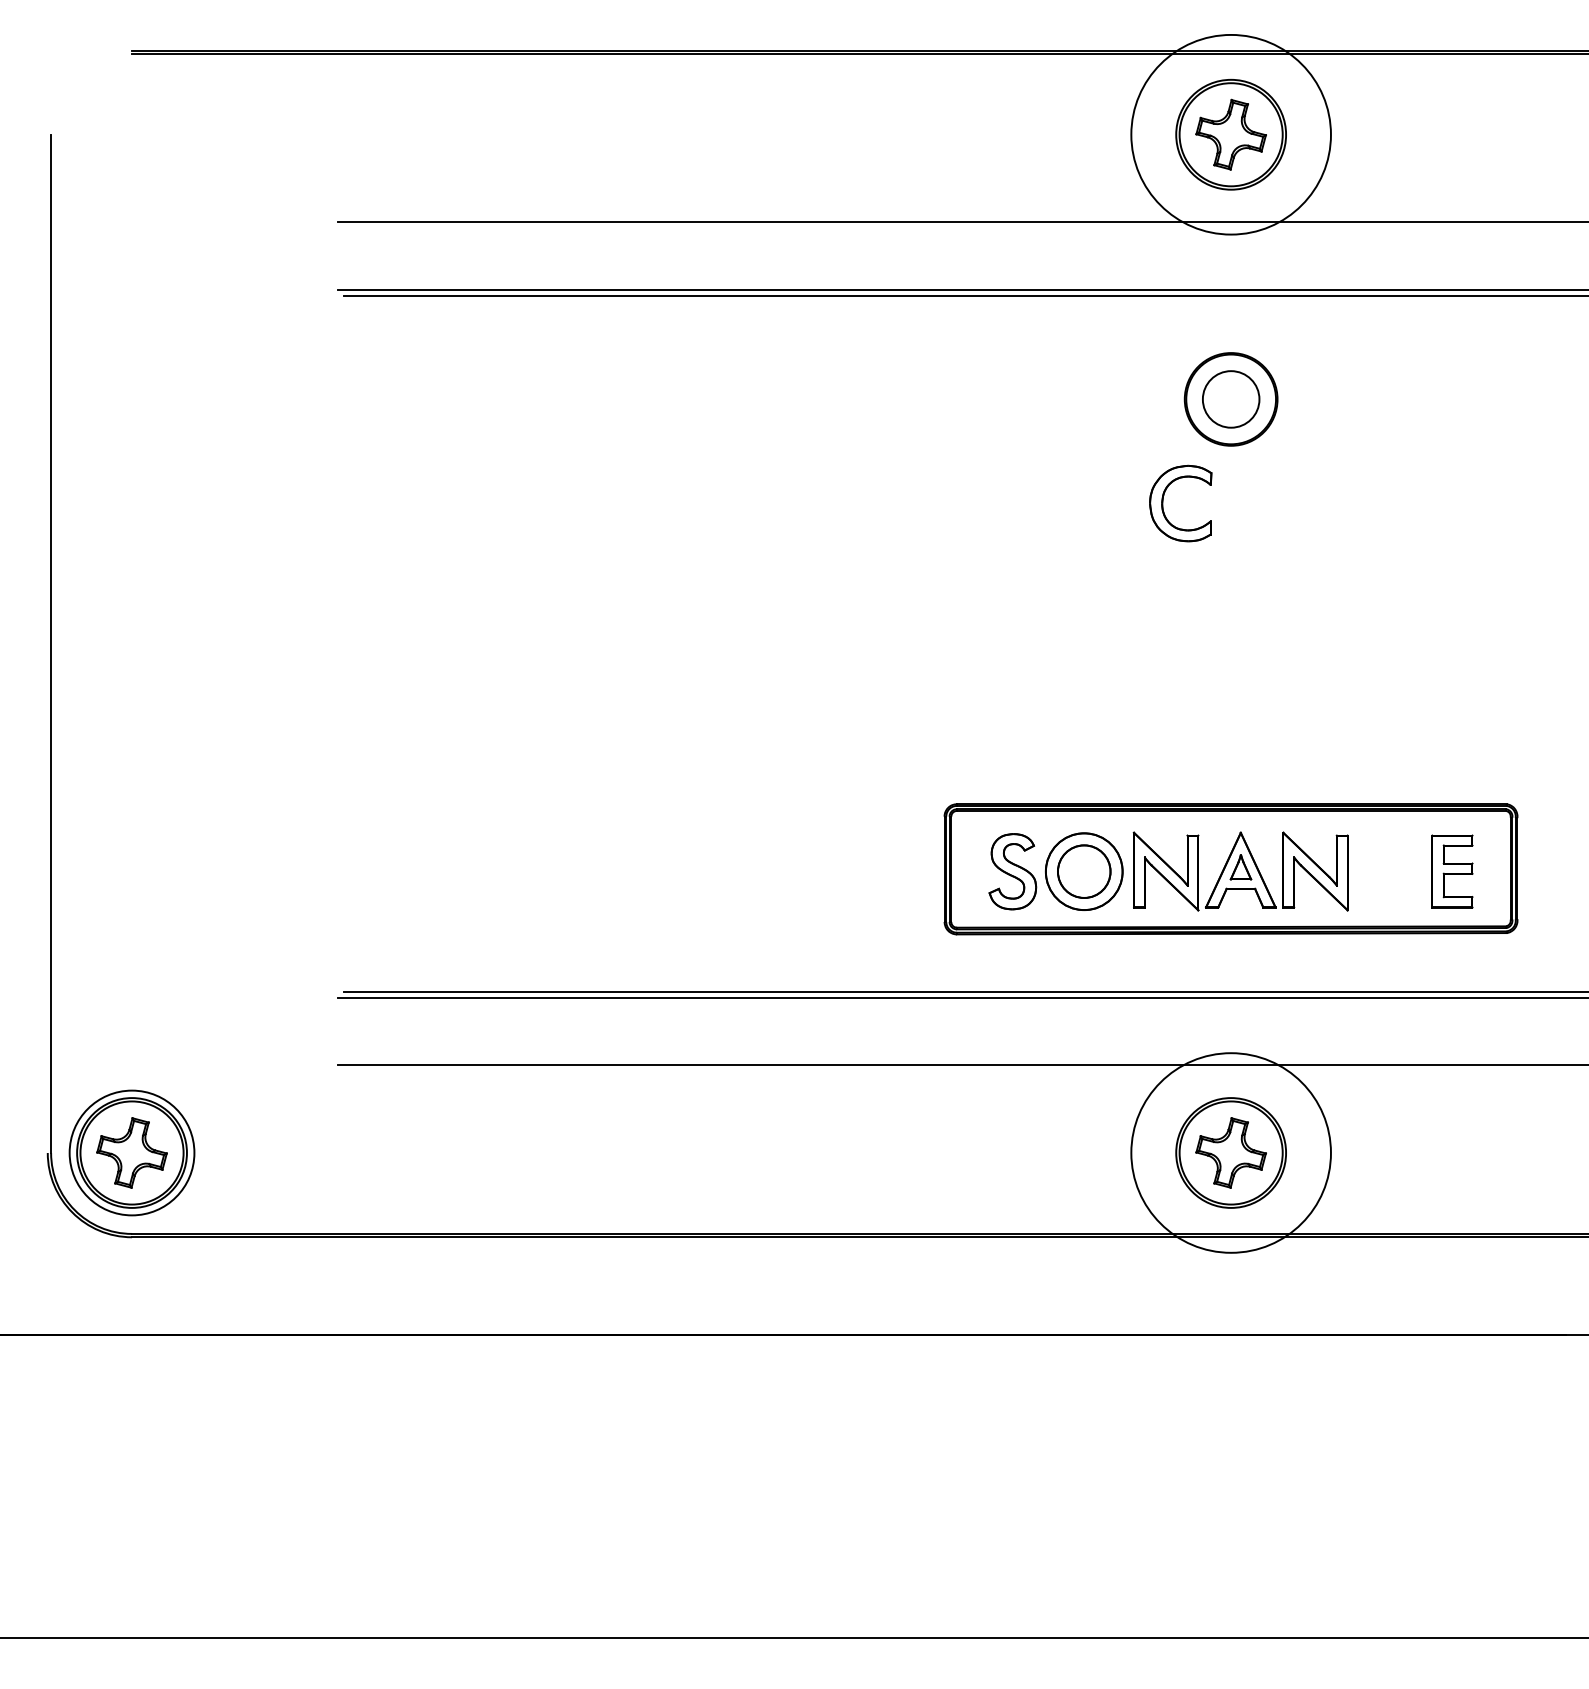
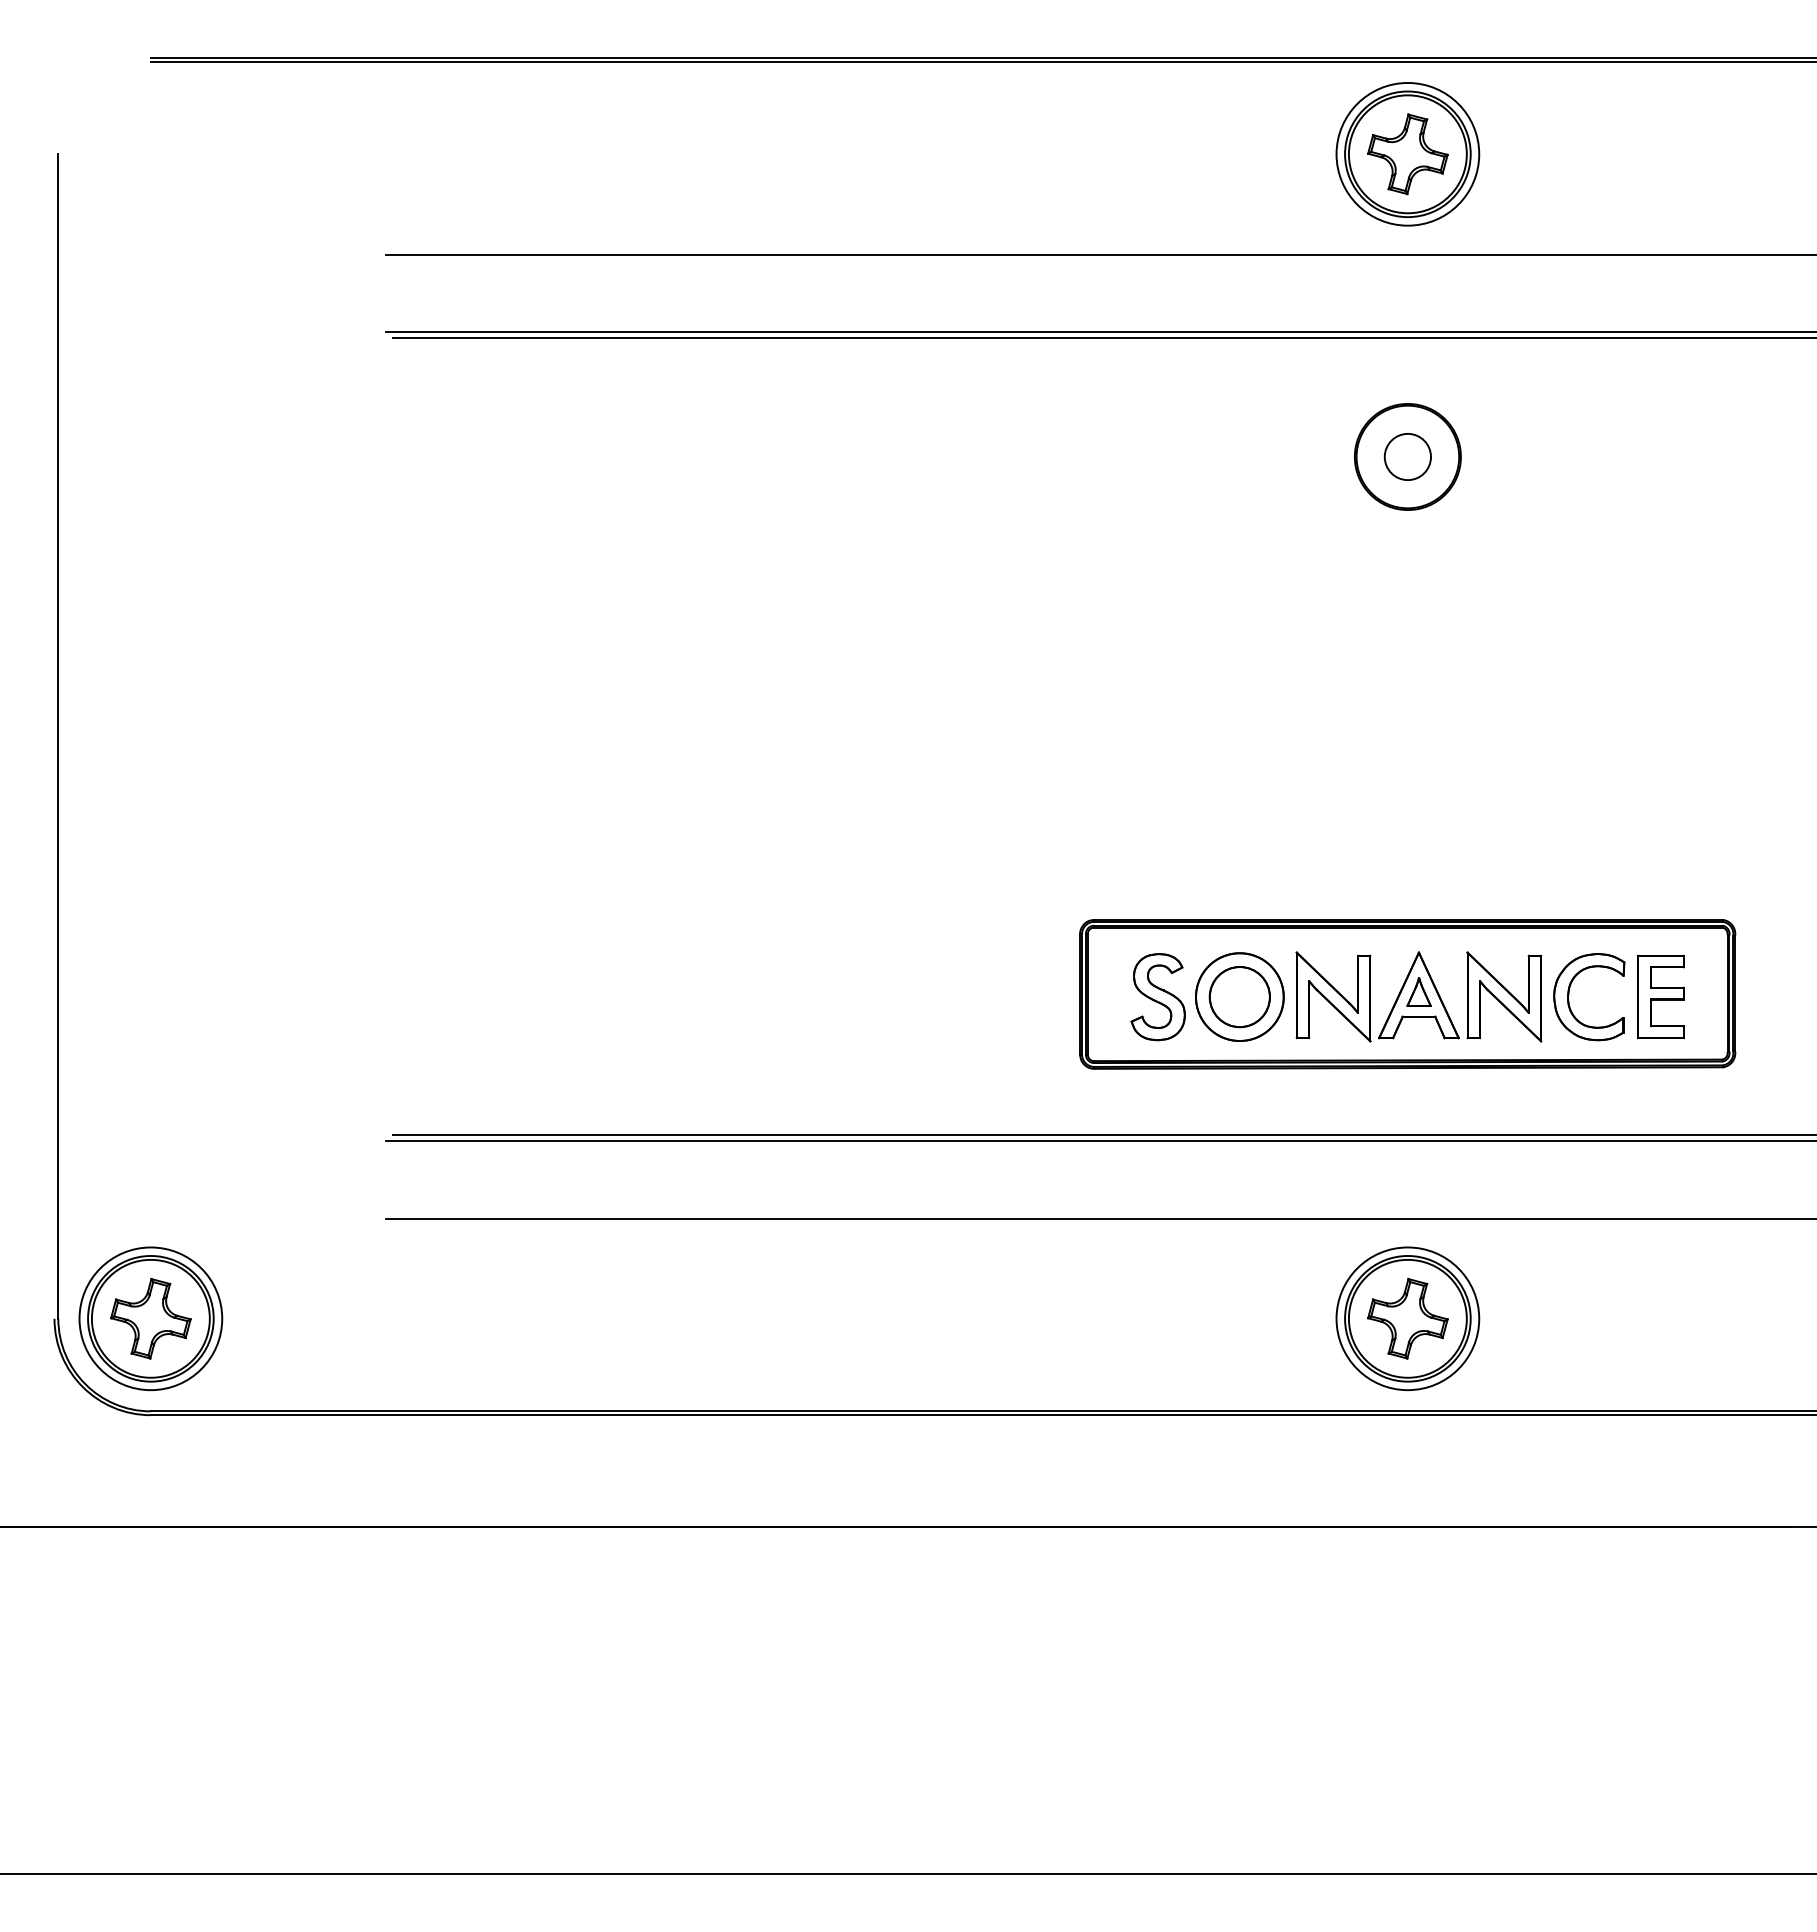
circle: (1230, 134) -> (1407, 153), size x0.62
circle: (1230, 398) -> (1407, 456), size x0.71
part: (1163, 502) -> (1569, 995), moved
circle: (1230, 1152) -> (1407, 1318), size x0.62

